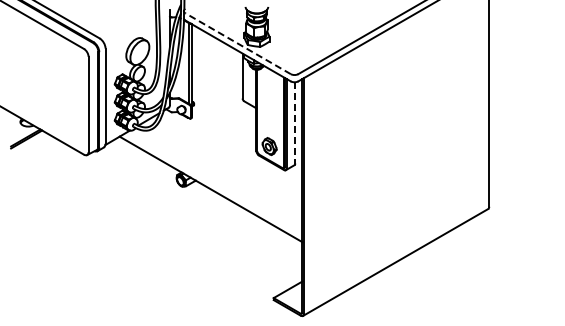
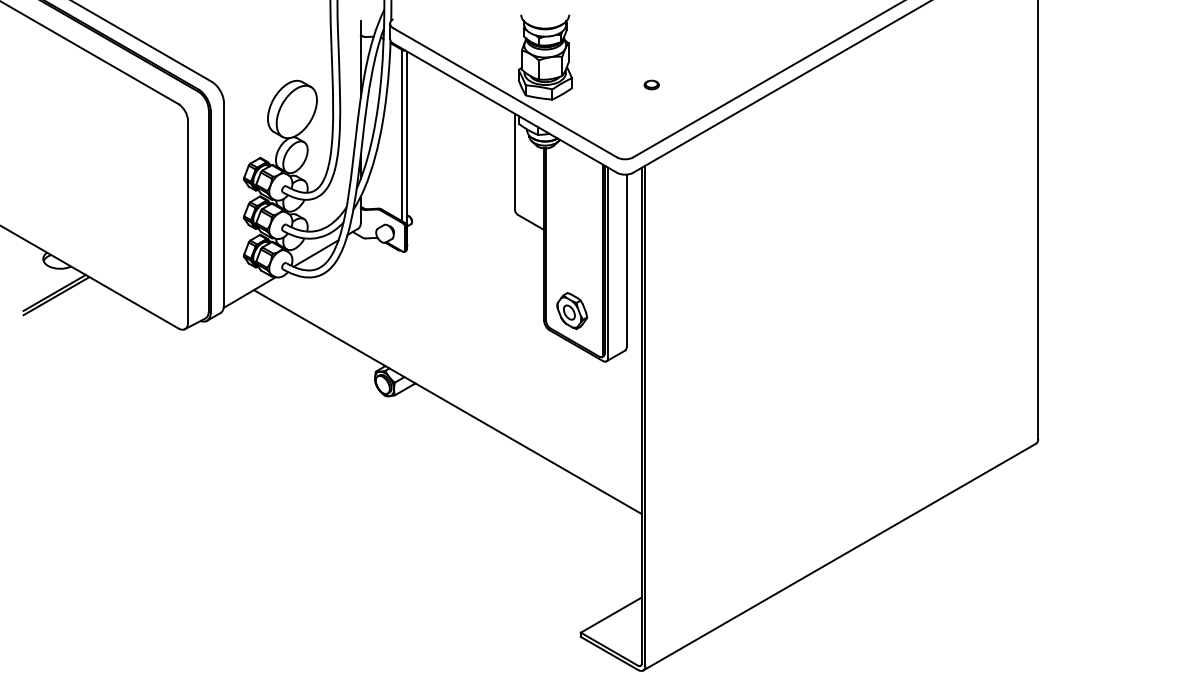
part: (306, 39) -> (650, 83), added
line: (238, 43) -> (506, 92), dashed -> solid
line: (295, 122) -> (627, 260), dashed -> solid

